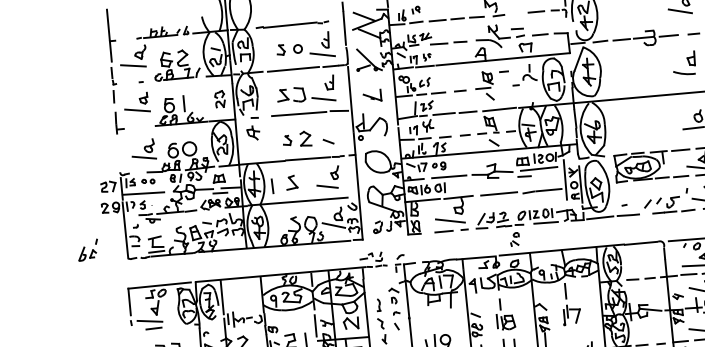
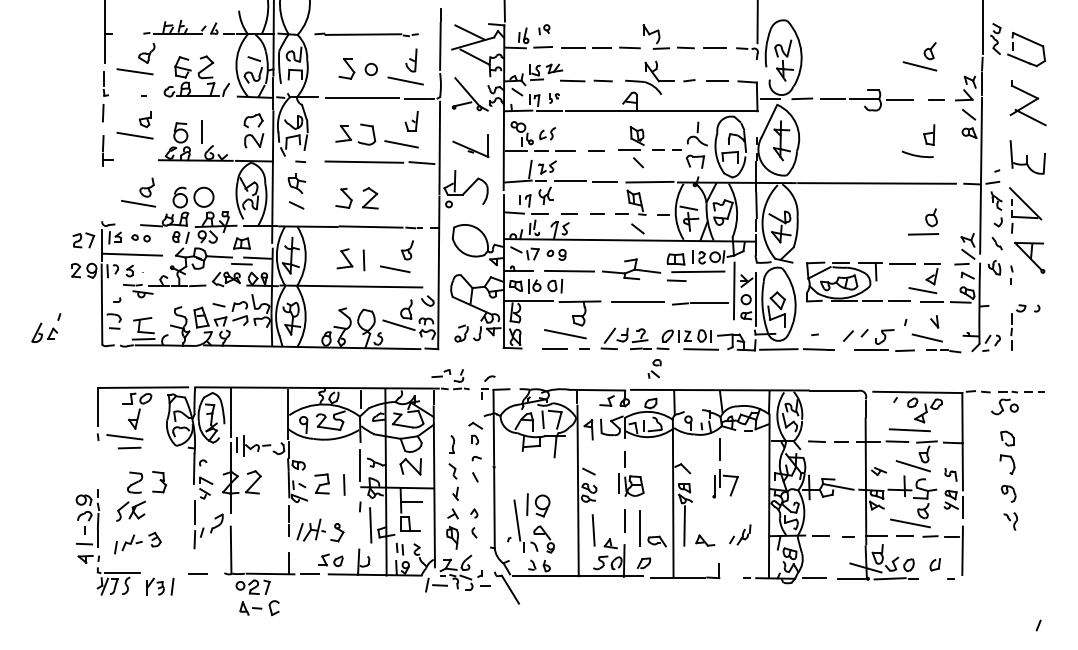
line: (517, 28) -> (685, 47), moved
part: (525, 47) -> (695, 161), moved
part: (280, 49) -> (346, 68), size x1.43
line: (504, 71) -> (658, 149), moved
part: (372, 96) -> (470, 146), size x1.43
part: (219, 99) -> (253, 130), size x1.43
part: (286, 140) -> (343, 198), size x1.43
line: (328, 141) -> (296, 205), moved
line: (272, 186) -> (363, 260), moved

